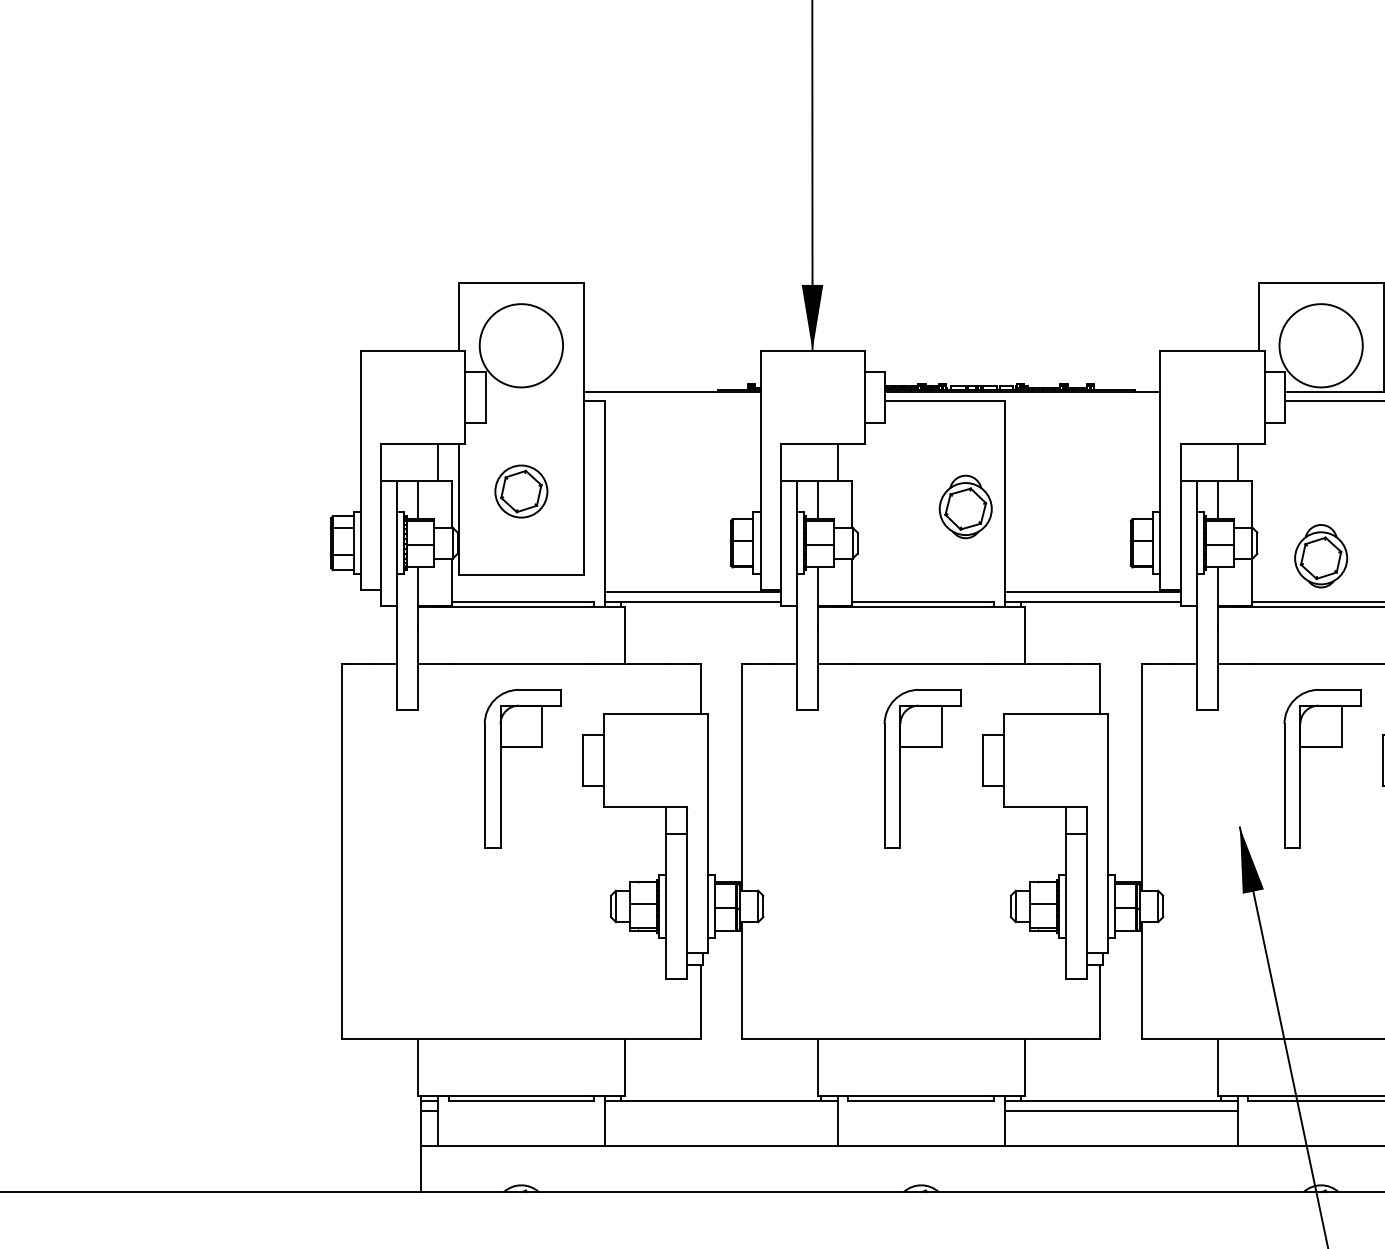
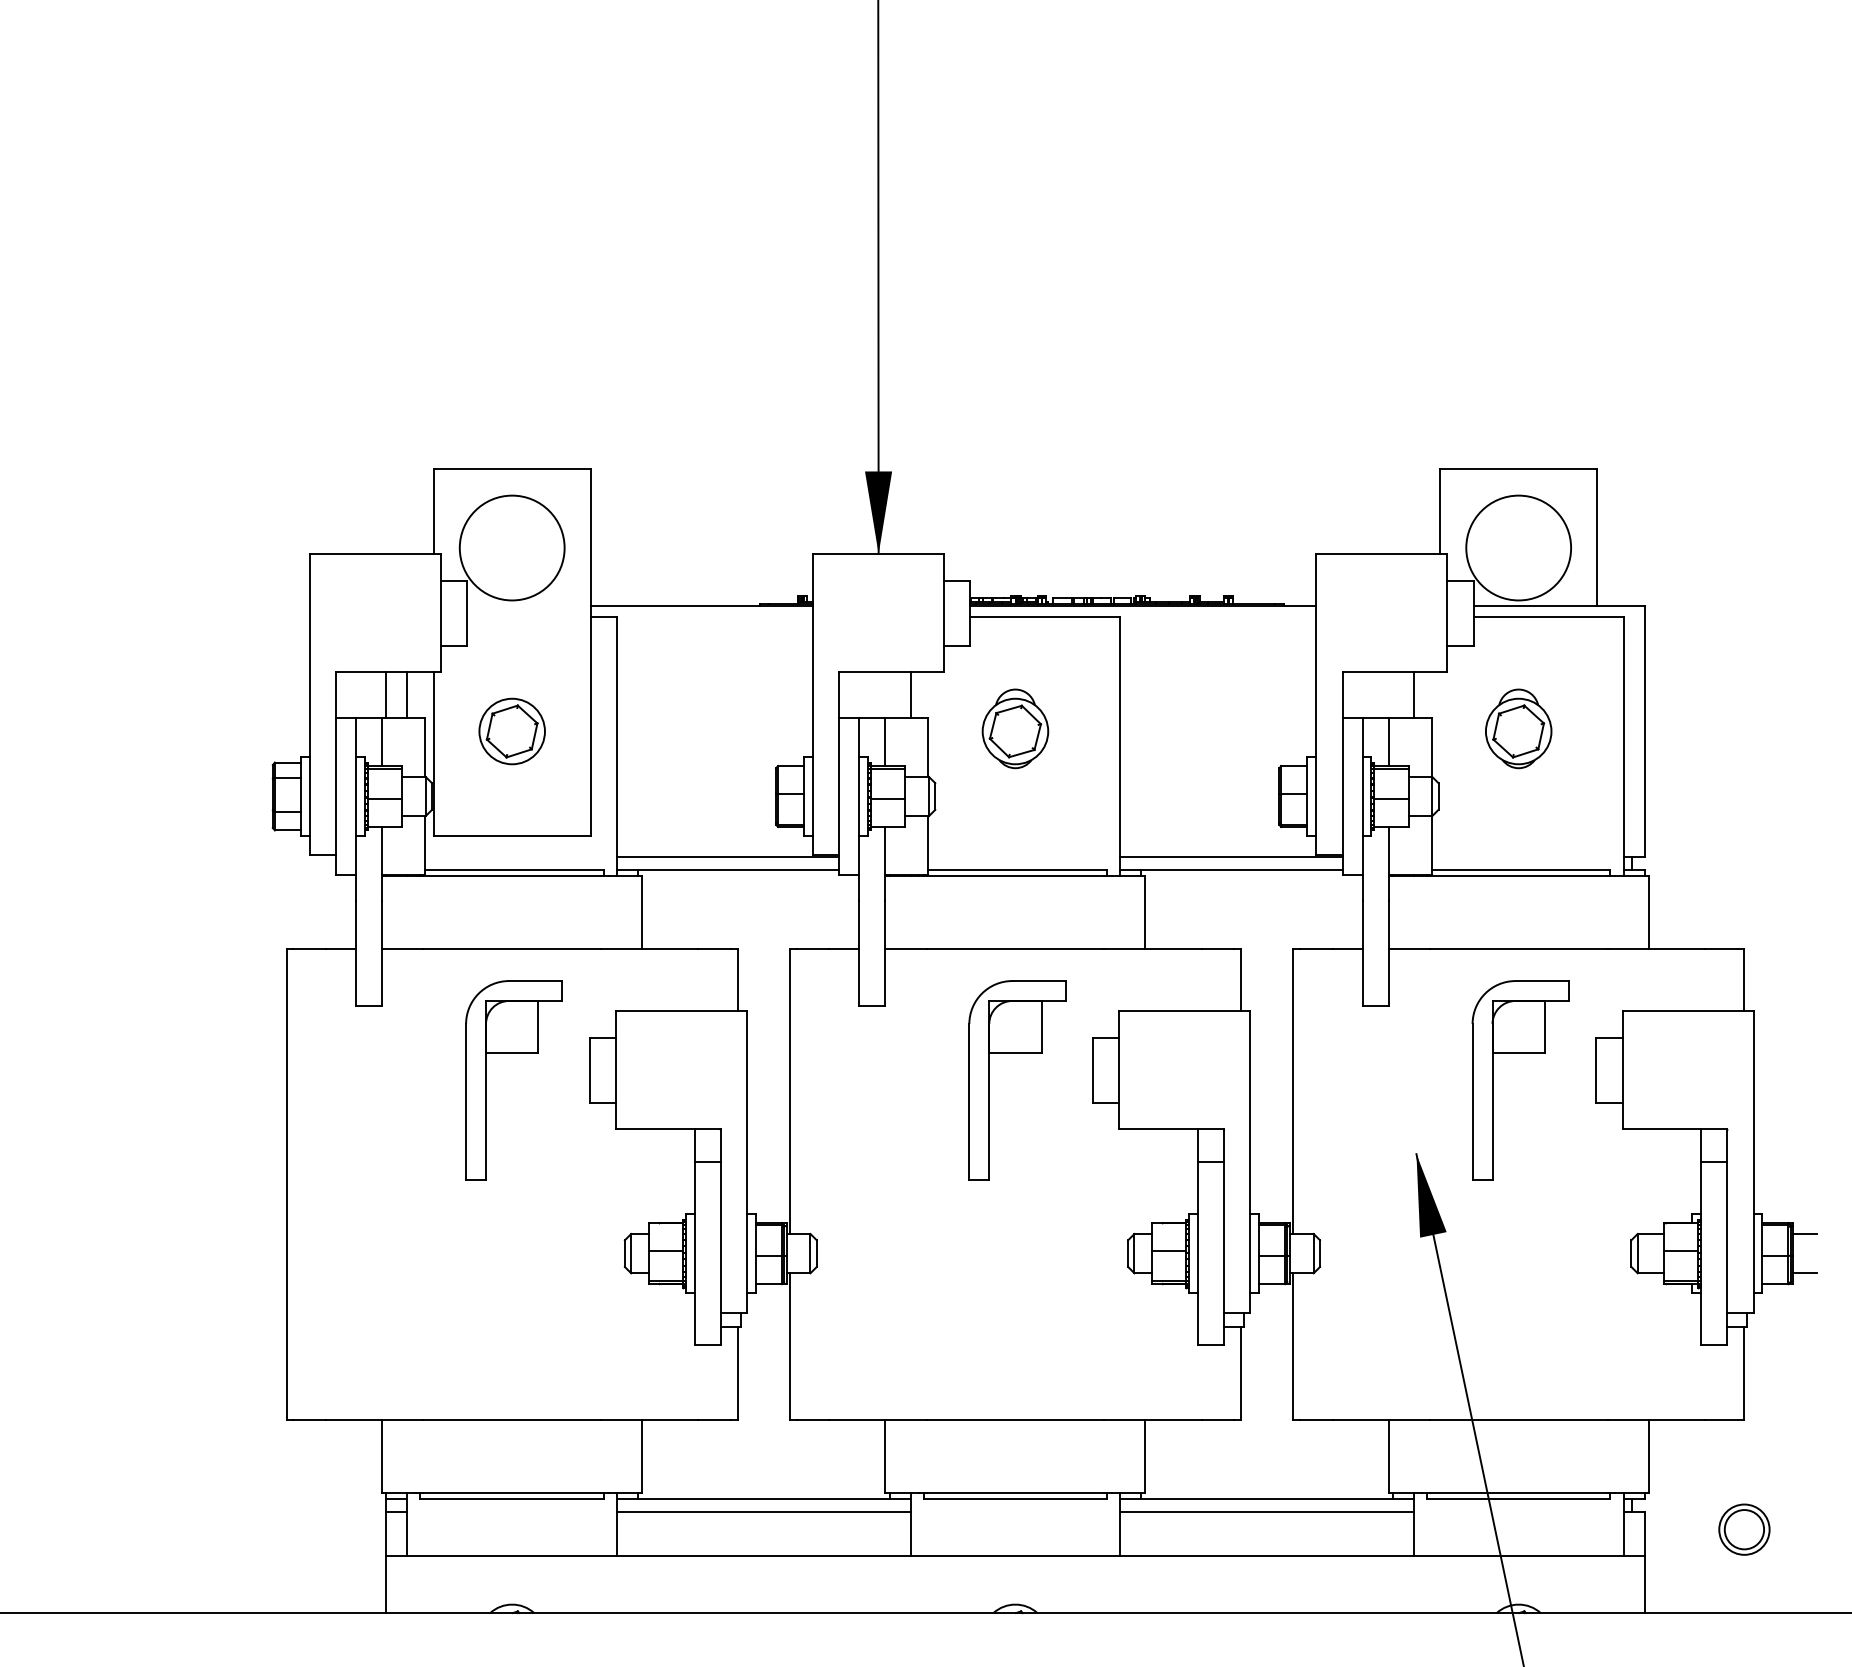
line: (421, 462) -> (386, 694), added
part: (965, 506) -> (1015, 728), moved
part: (1320, 555) -> (1518, 728), moved
line: (721, 1111) -> (763, 1511), added

